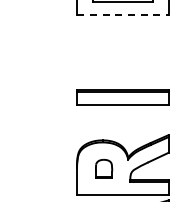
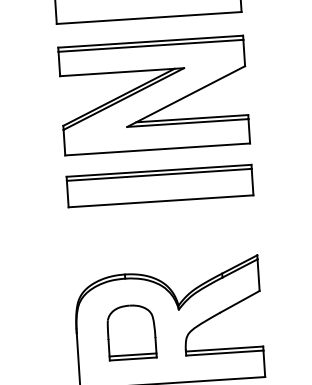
line: (122, 14) -> (148, 17), dashed -> solid
part: (122, 52) -> (153, 94), added
part: (103, 168) -> (130, 331), size x1.43

